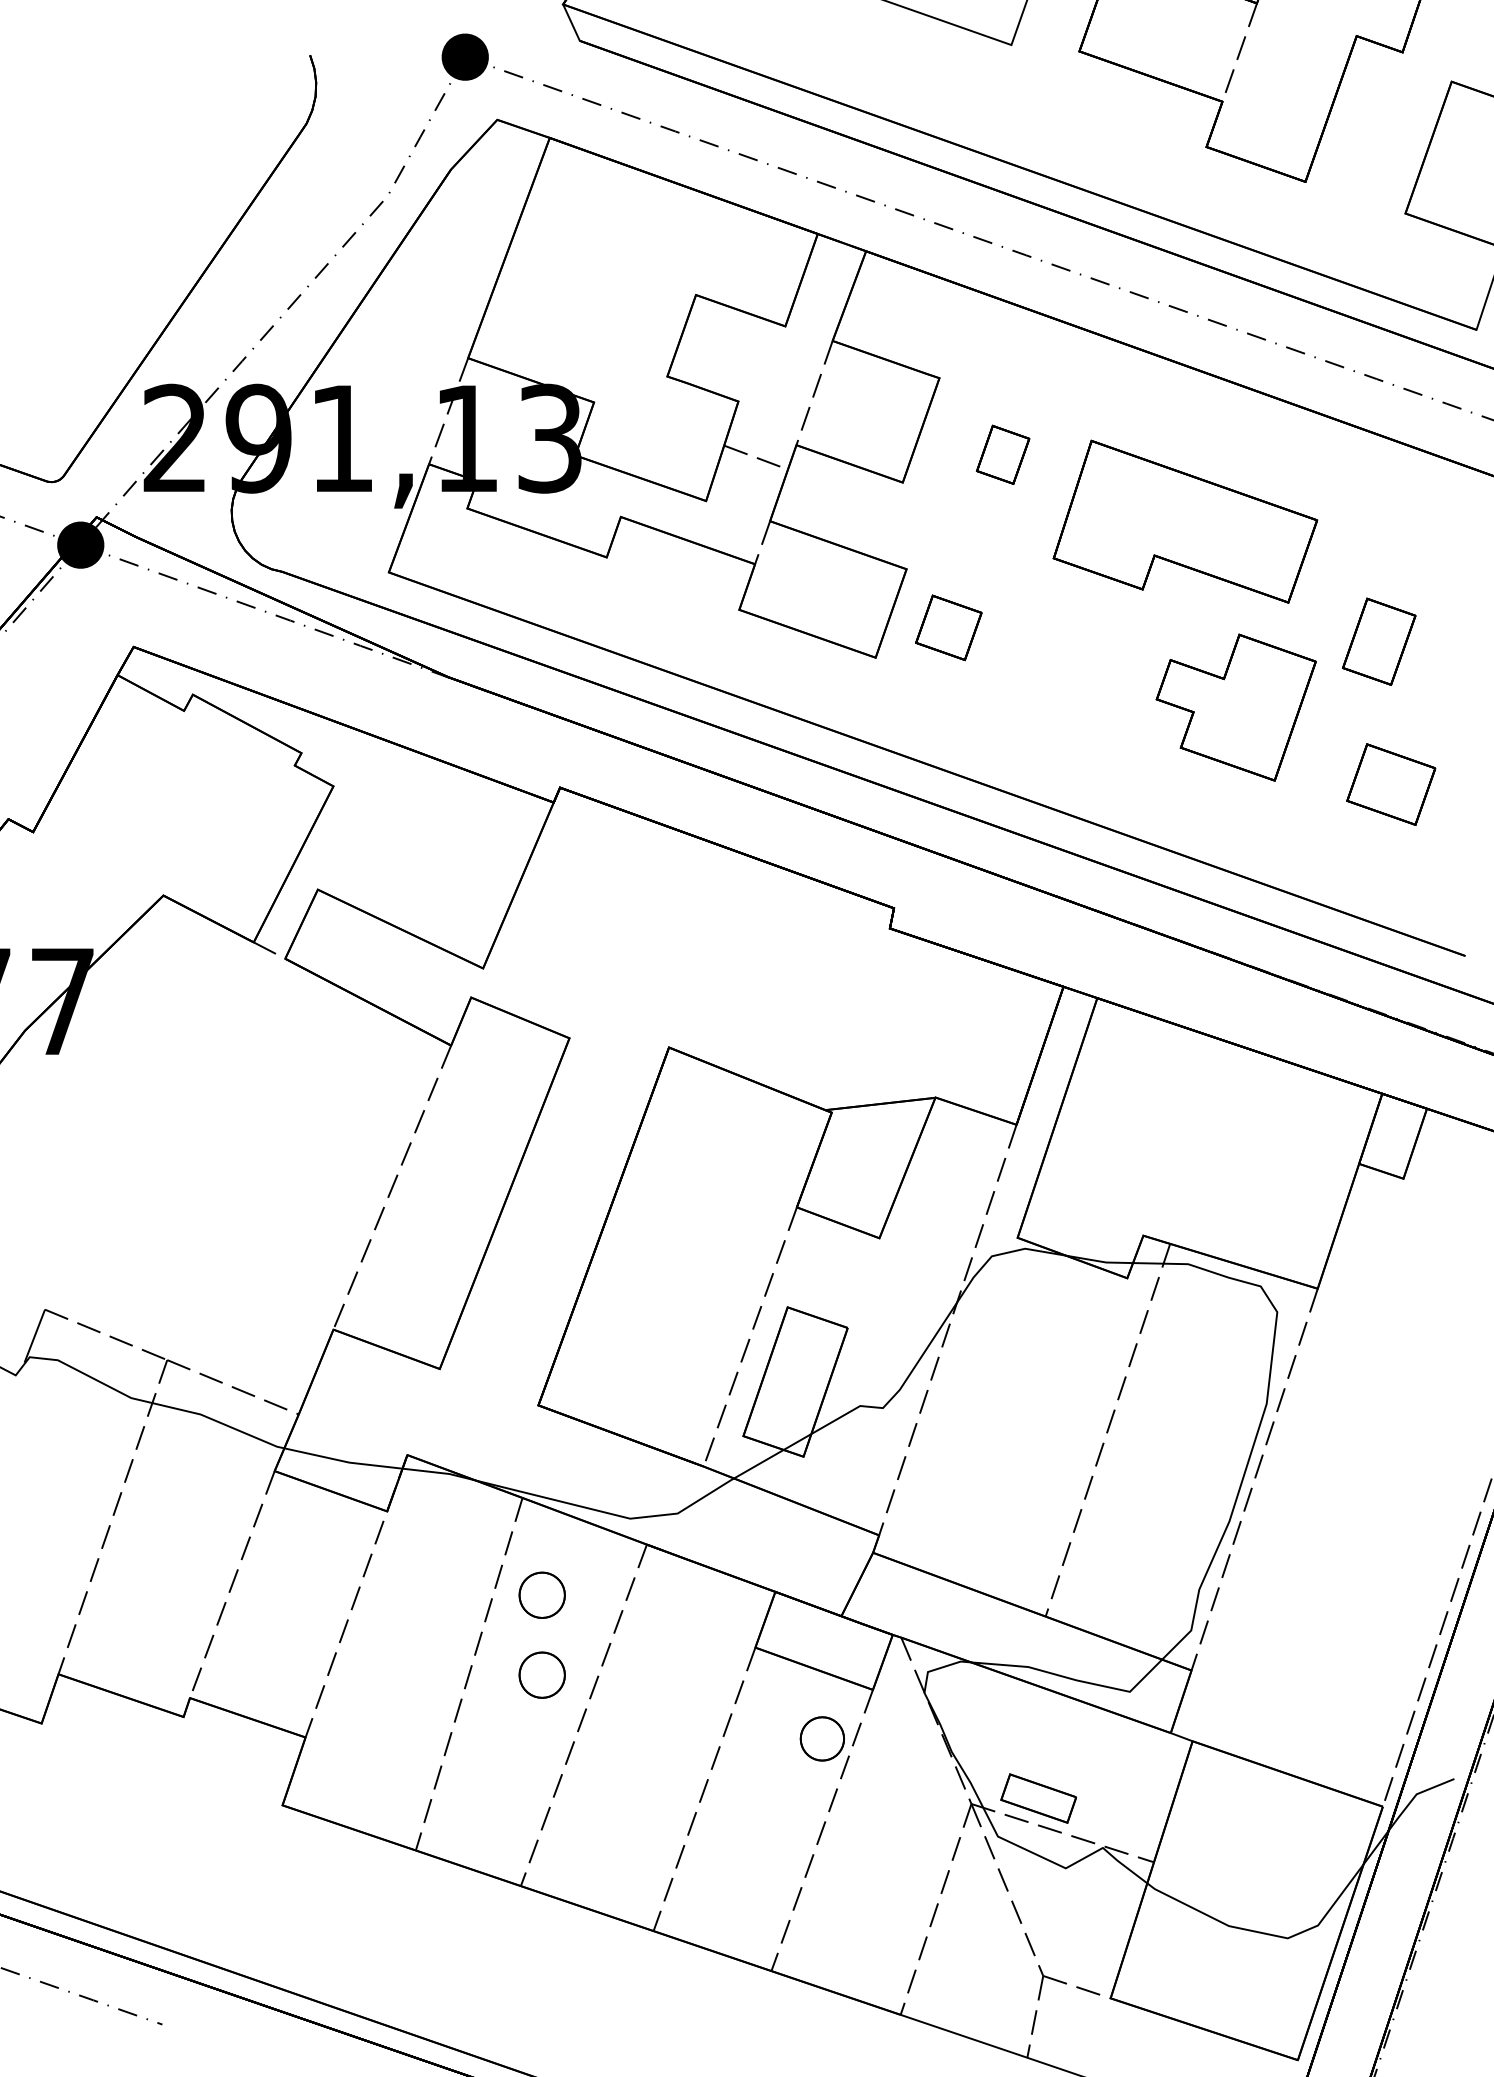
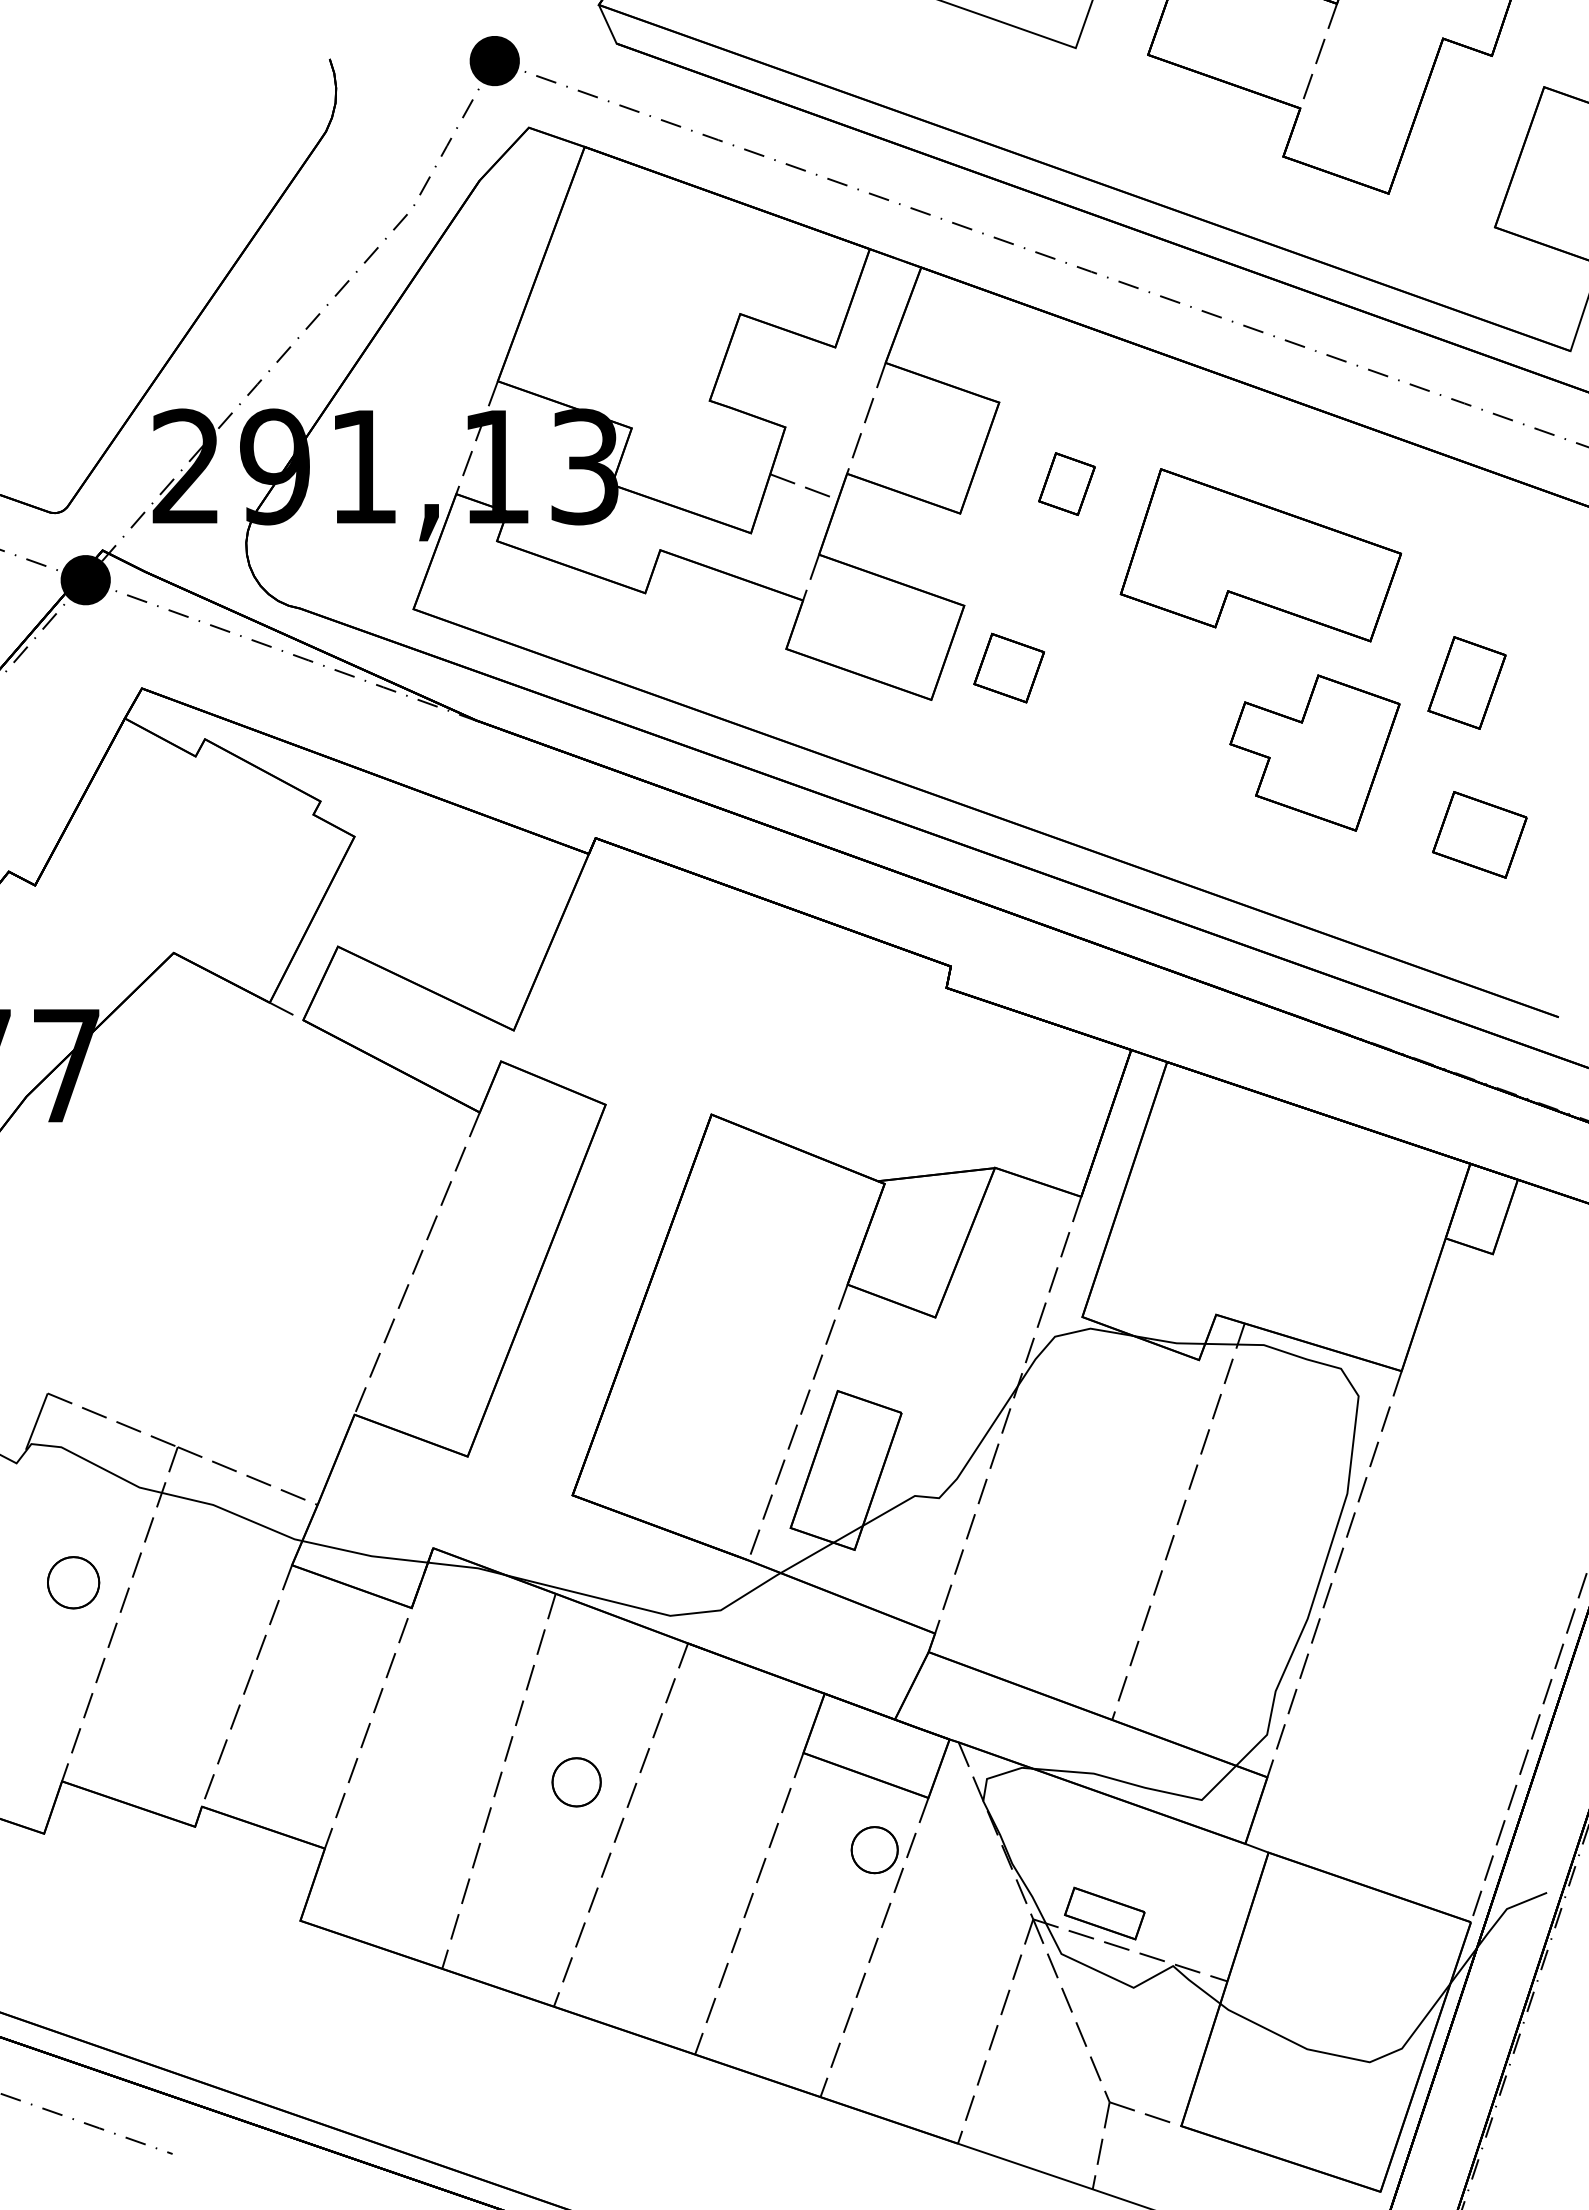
part: (69, 1487) -> (73, 1582), added
part: (542, 1595) -> (576, 1697), removed

